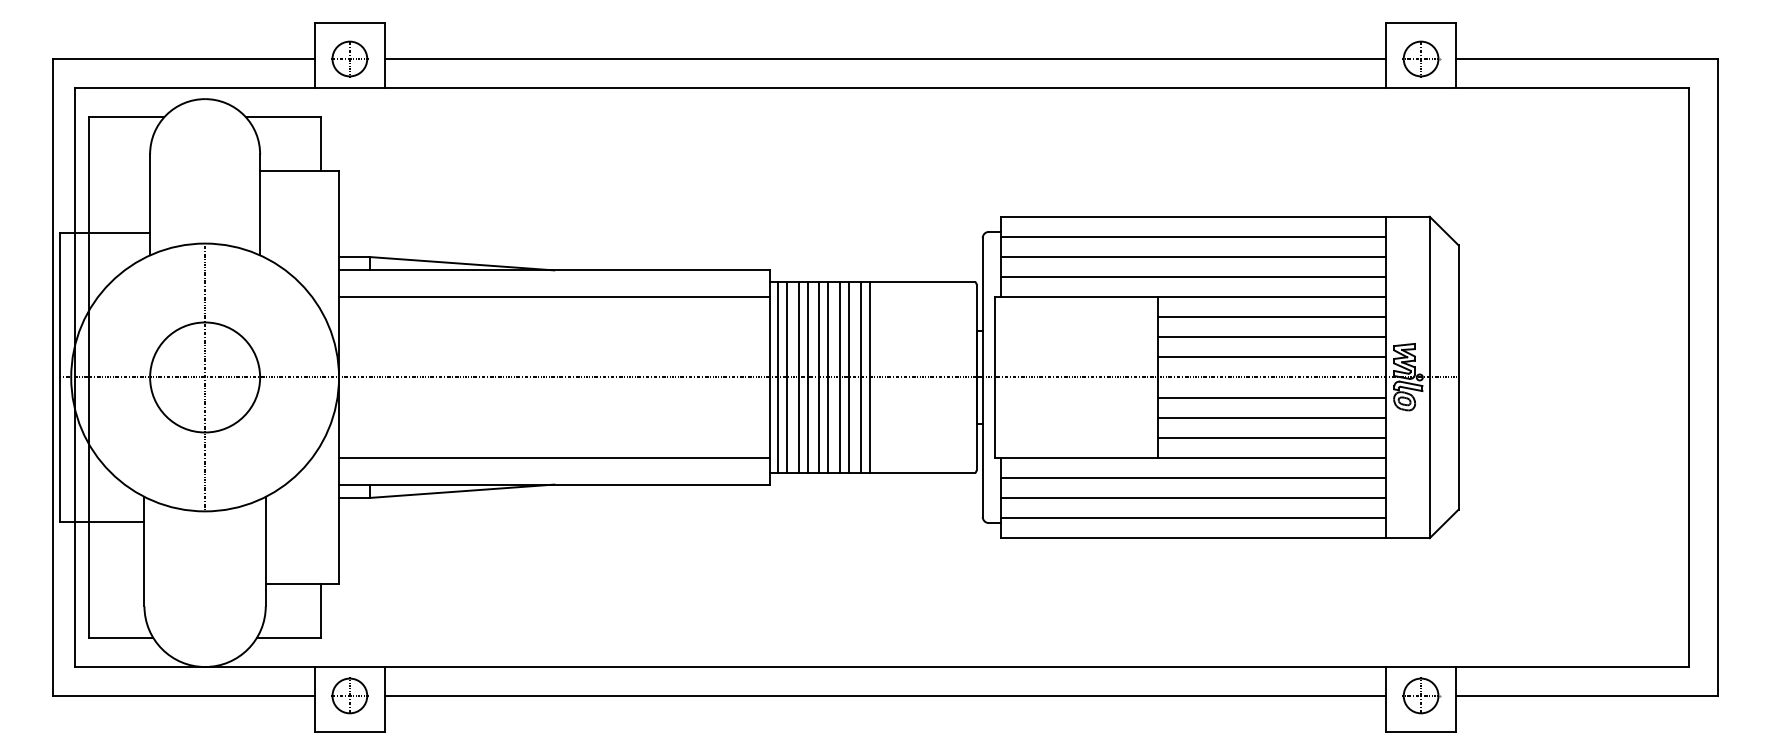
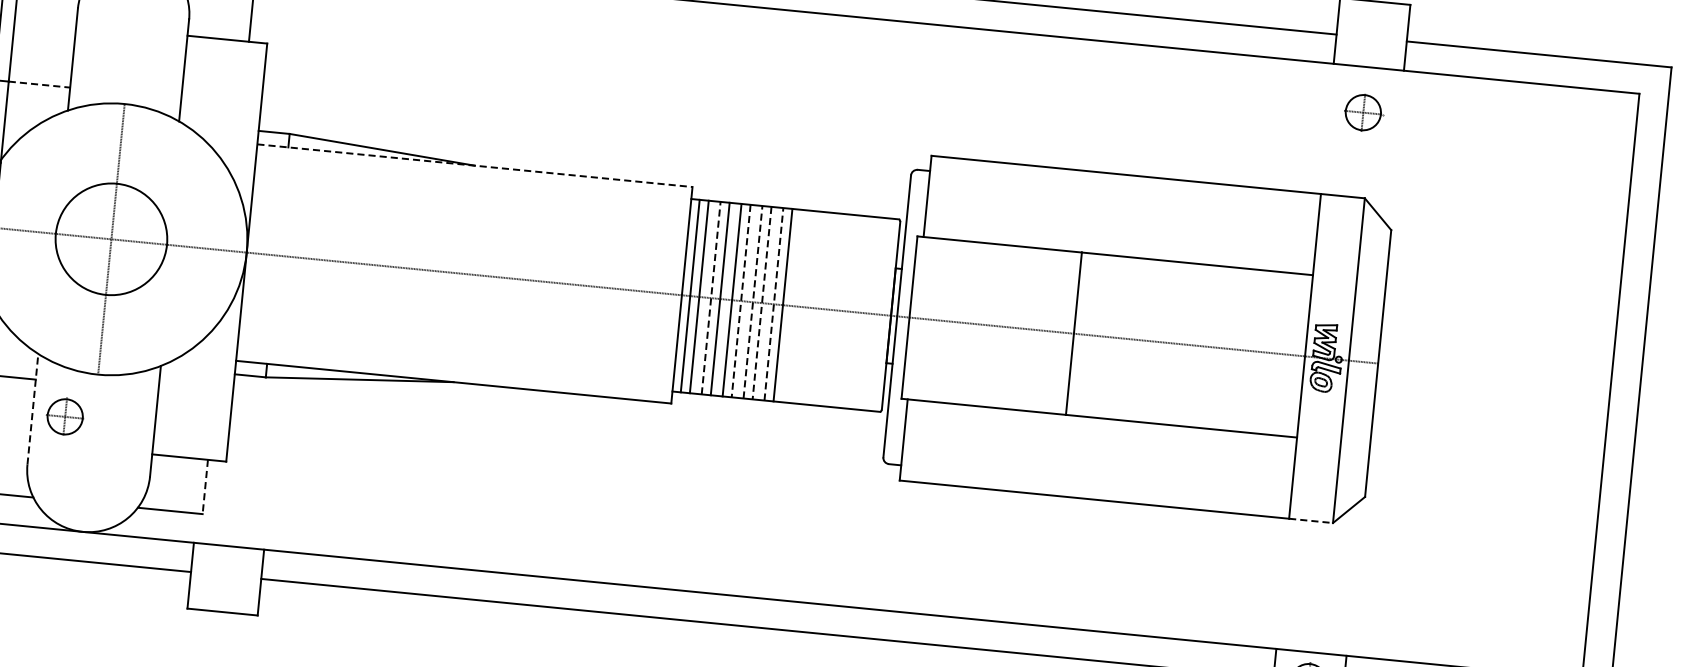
part: (1421, 58) -> (1363, 112), moved
line: (120, 232) -> (40, 84), solid -> dashed
line: (1193, 236) -> (1124, 194), removed
line: (1193, 257) -> (1122, 216), removed
line: (554, 270) -> (475, 165), solid -> dashed
line: (1193, 277) -> (1120, 236), removed
line: (554, 297) -> (472, 193), removed
line: (1271, 317) -> (1194, 284), removed
line: (1271, 337) -> (1192, 304), removed
line: (1271, 357) -> (1190, 324), removed
line: (798, 377) -> (711, 298), solid -> dashed
line: (828, 377) -> (741, 301), solid -> dashed
line: (840, 377) -> (753, 302), solid -> dashed
line: (849, 377) -> (762, 303), solid -> dashed
line: (860, 377) -> (773, 304), solid -> dashed
line: (1271, 397) -> (1186, 365), removed
line: (1271, 417) -> (1185, 385), removed
line: (1271, 437) -> (1183, 405), removed
line: (554, 457) -> (456, 354), removed
line: (1193, 477) -> (1100, 438), removed
line: (1193, 497) -> (1098, 458), removed
line: (1193, 518) -> (1096, 479), removed
line: (1408, 538) -> (1311, 521), solid -> dashed
line: (144, 551) -> (32, 409), solid -> dashed
line: (320, 611) -> (204, 487), solid -> dashed
part: (349, 695) -> (64, 416), moved

